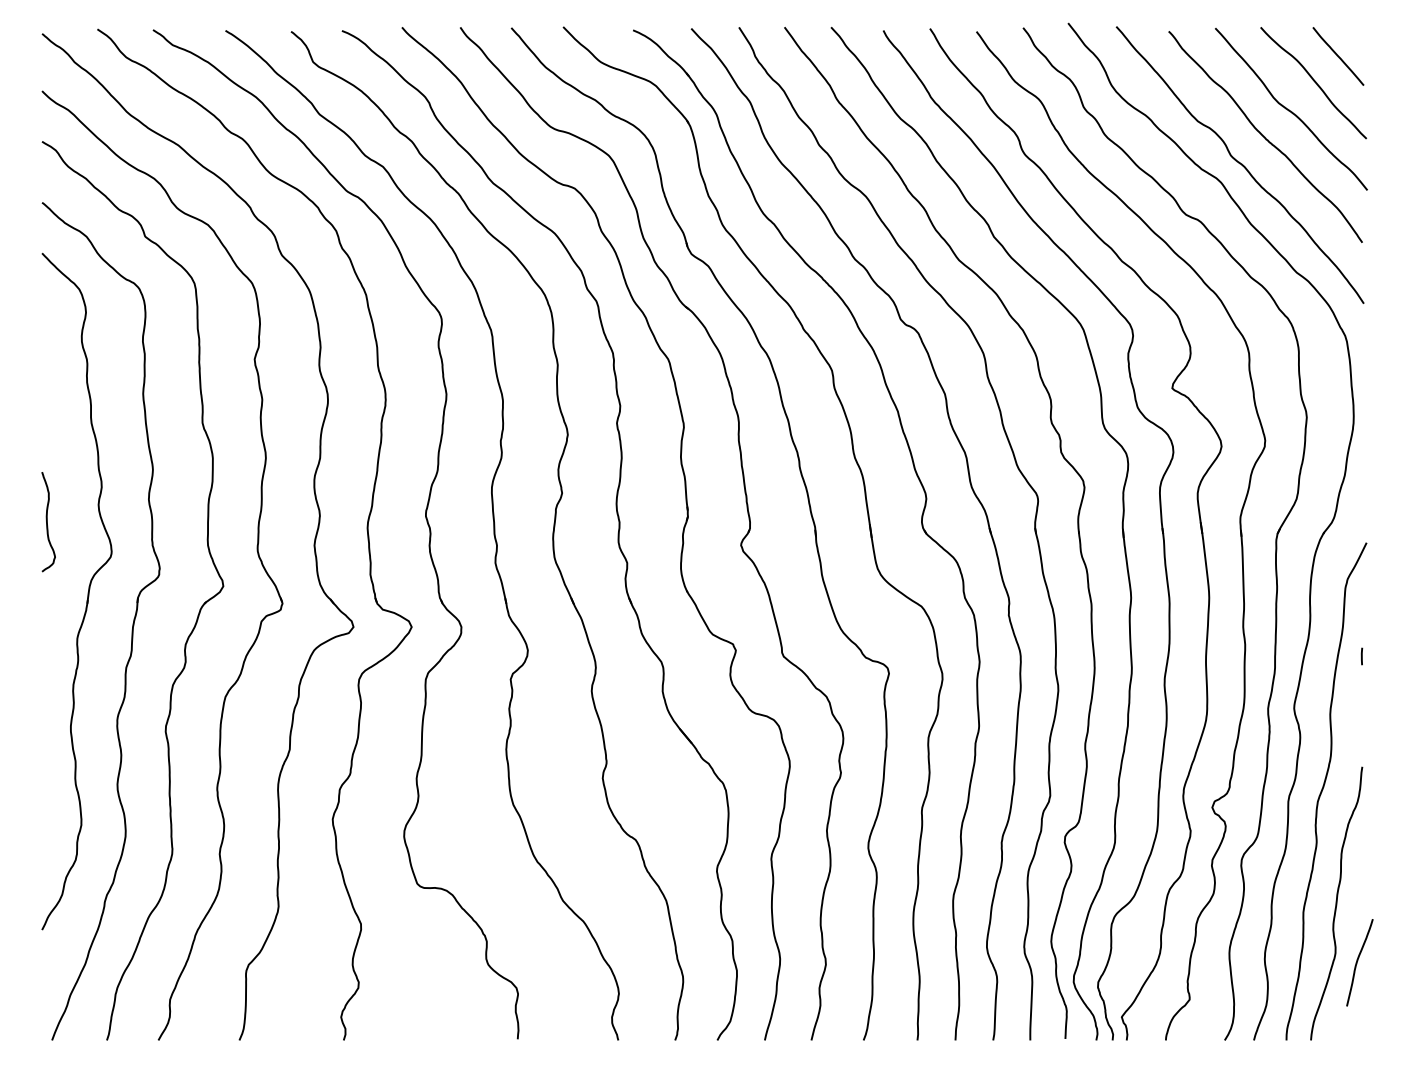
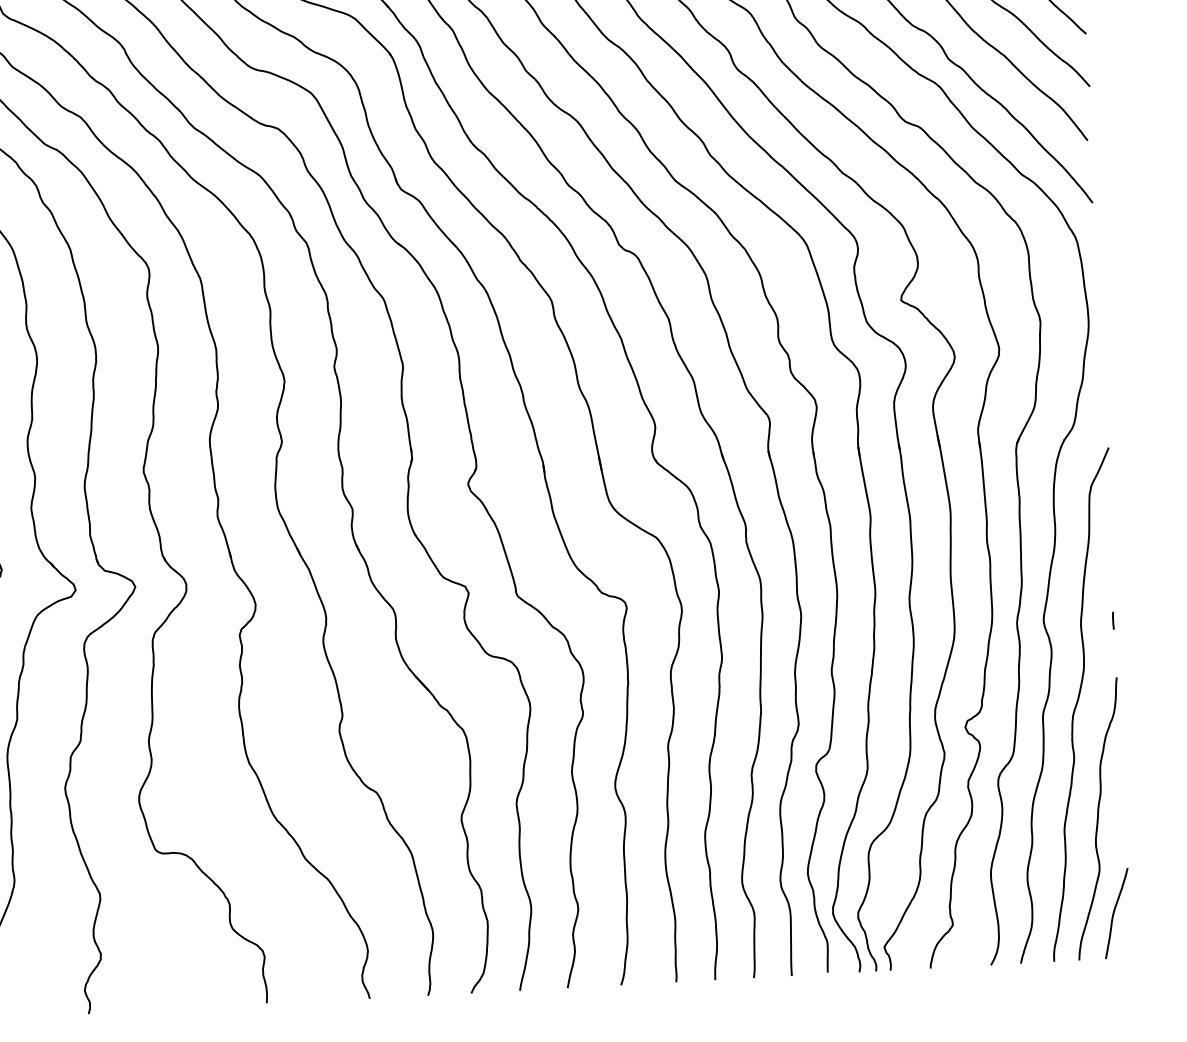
line: (1361, 656) -> (1112, 620), moved
curve: (1357, 962) -> (1114, 913), moved

